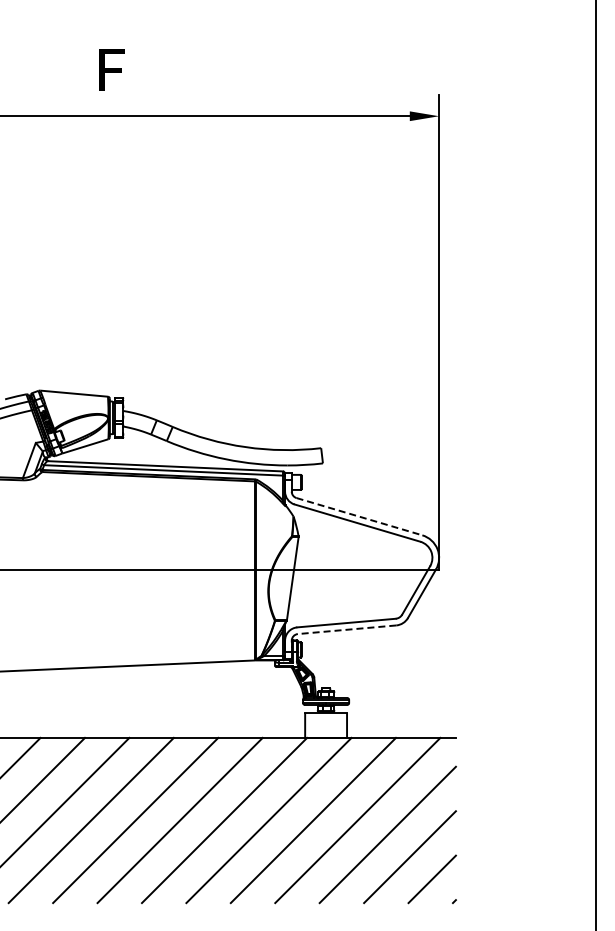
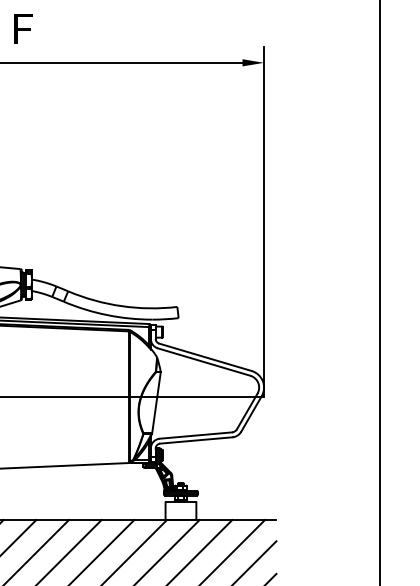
line: (359, 516) -> (205, 357), dashed -> solid
line: (346, 629) -> (195, 440), dashed -> solid

